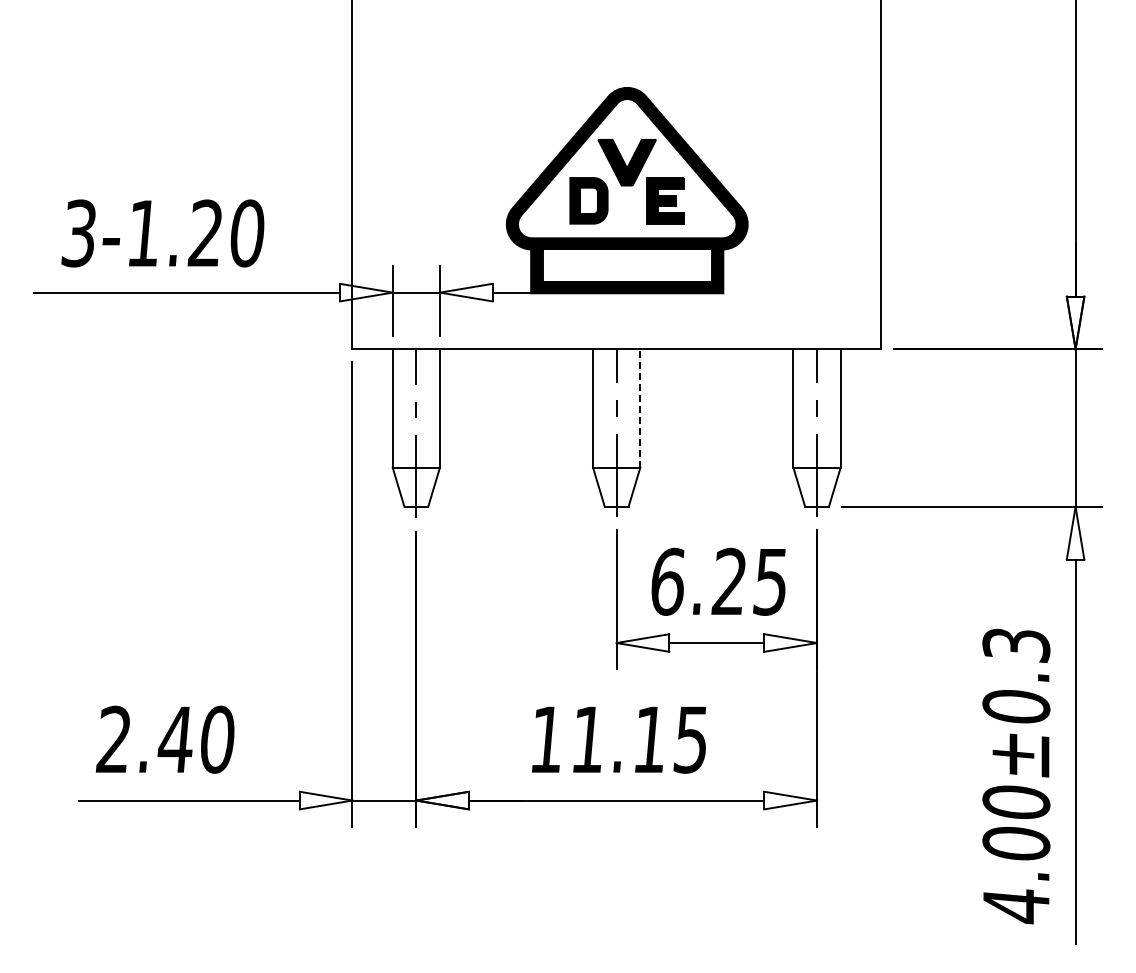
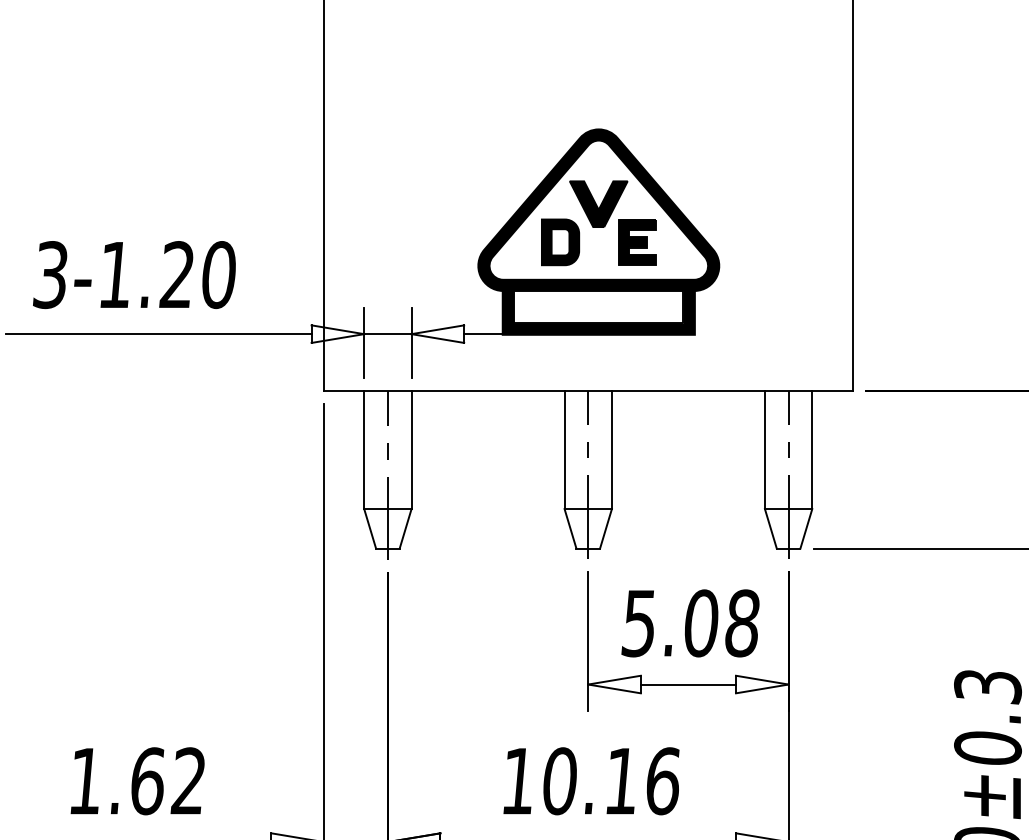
line: (640, 407) -> (612, 449), dashed -> solid
text: (718, 581) -> (690, 623), 6.25 -> 5.08
text: (165, 739) -> (137, 781), 2.40 -> 1.62
text: (639, 739) -> (611, 781), 11.15 -> 10.16

